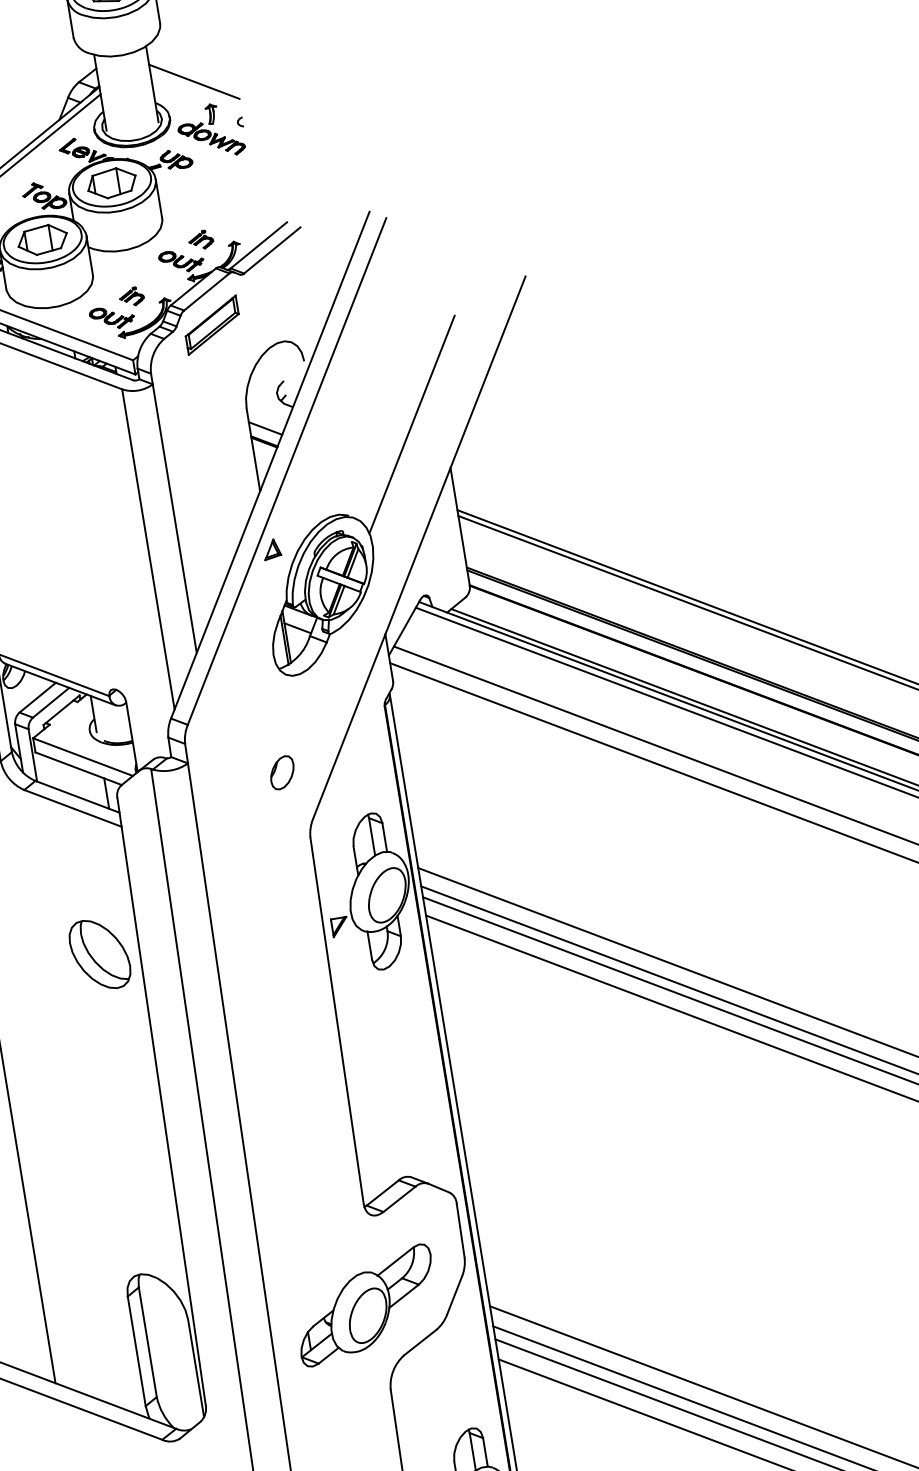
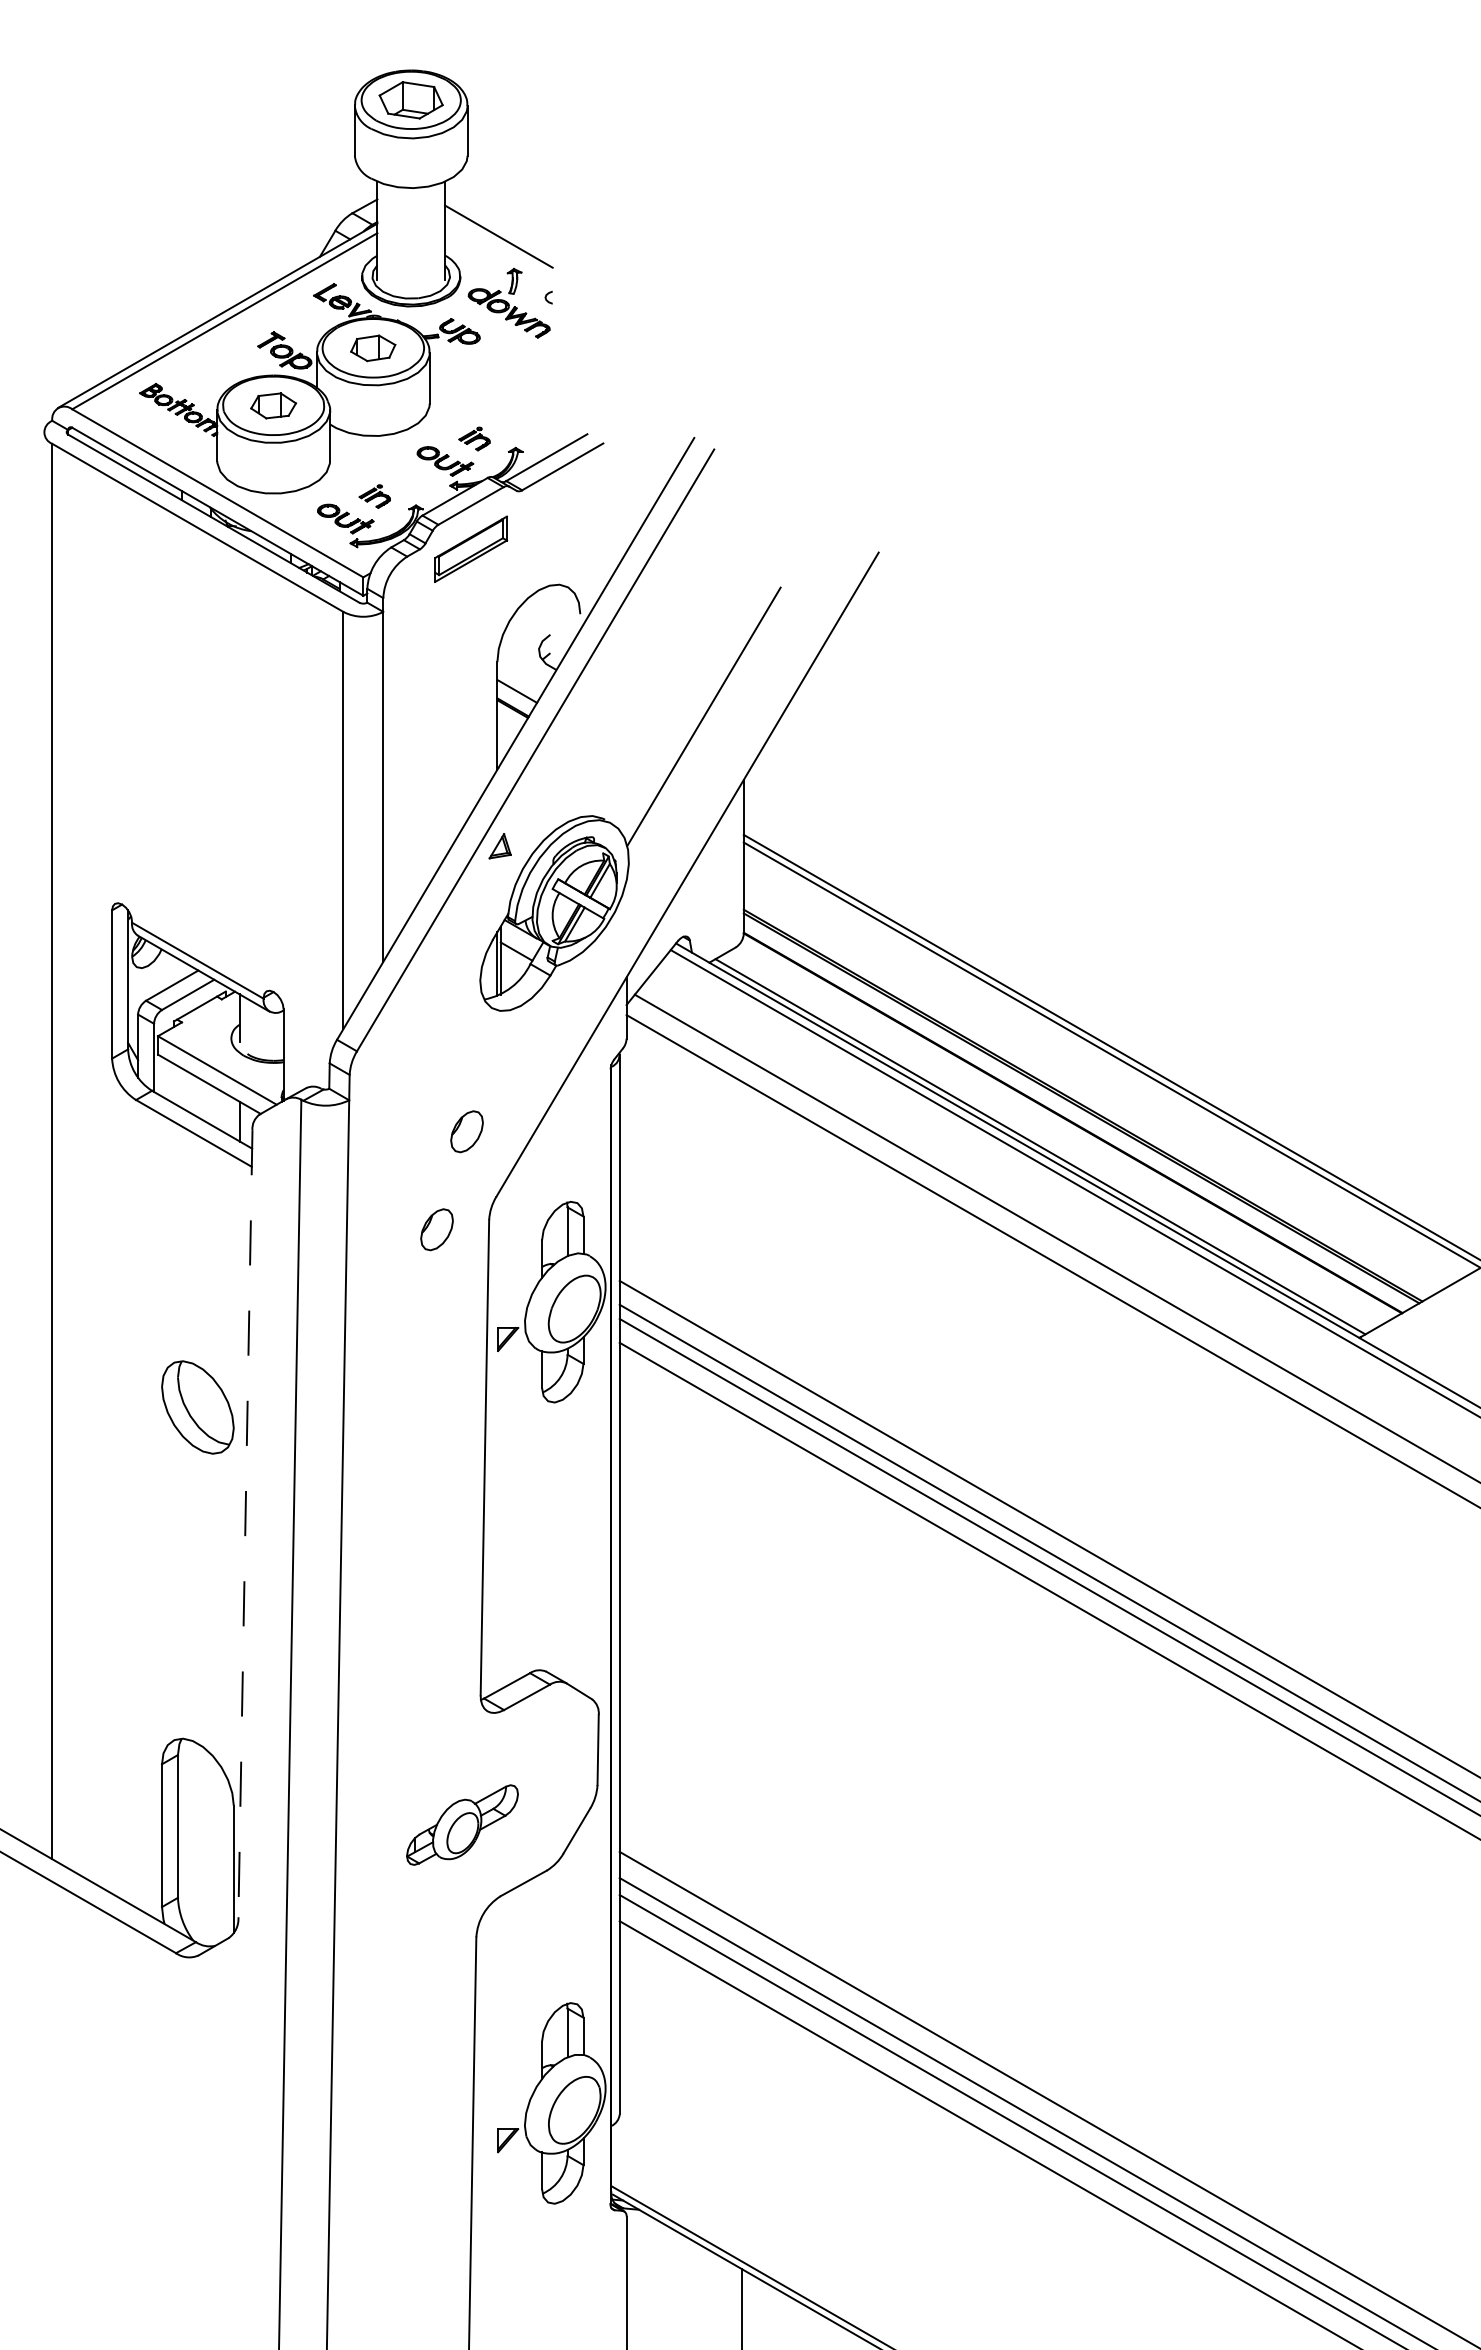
part: (111, 183) -> (372, 348), size x0.7
part: (42, 239) -> (273, 405), size x0.7
part: (271, 851) -> (436, 1229), added
part: (99, 954) -> (197, 1407), moved
line: (161, 1101) -> (245, 1523), solid -> dashed
part: (365, 1305) -> (462, 1824), size x0.6

